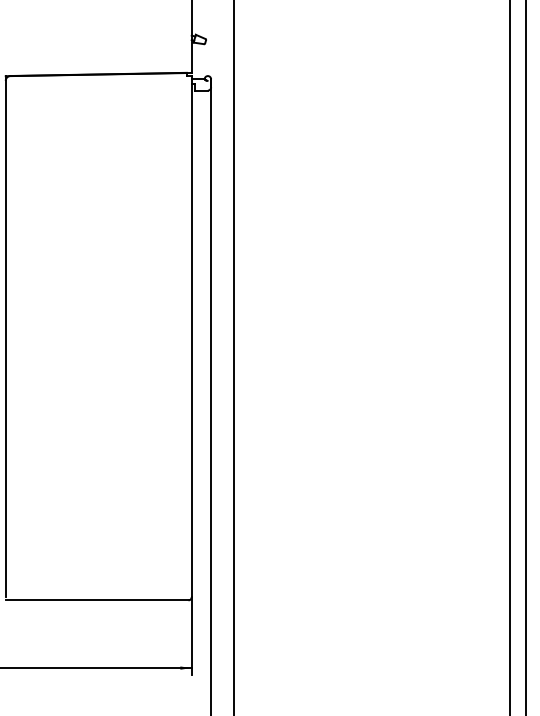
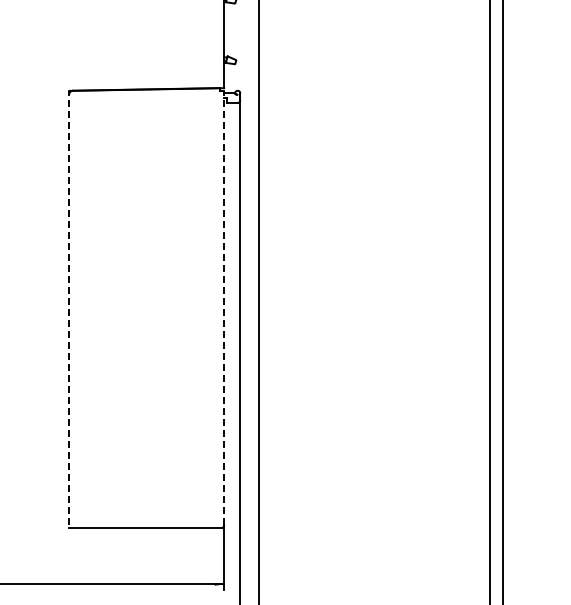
line: (6, 335) -> (69, 307), solid -> dashed
line: (192, 335) -> (224, 307), solid -> dashed

